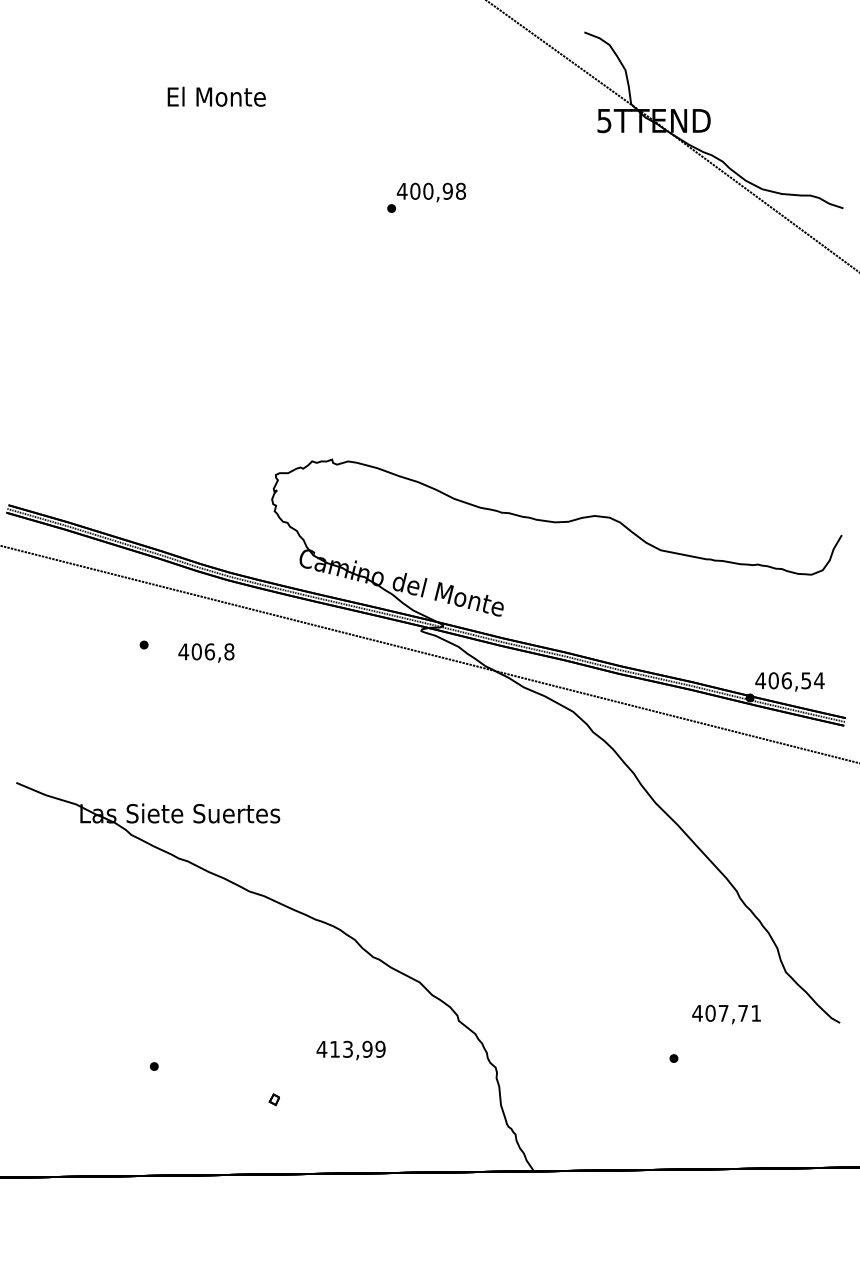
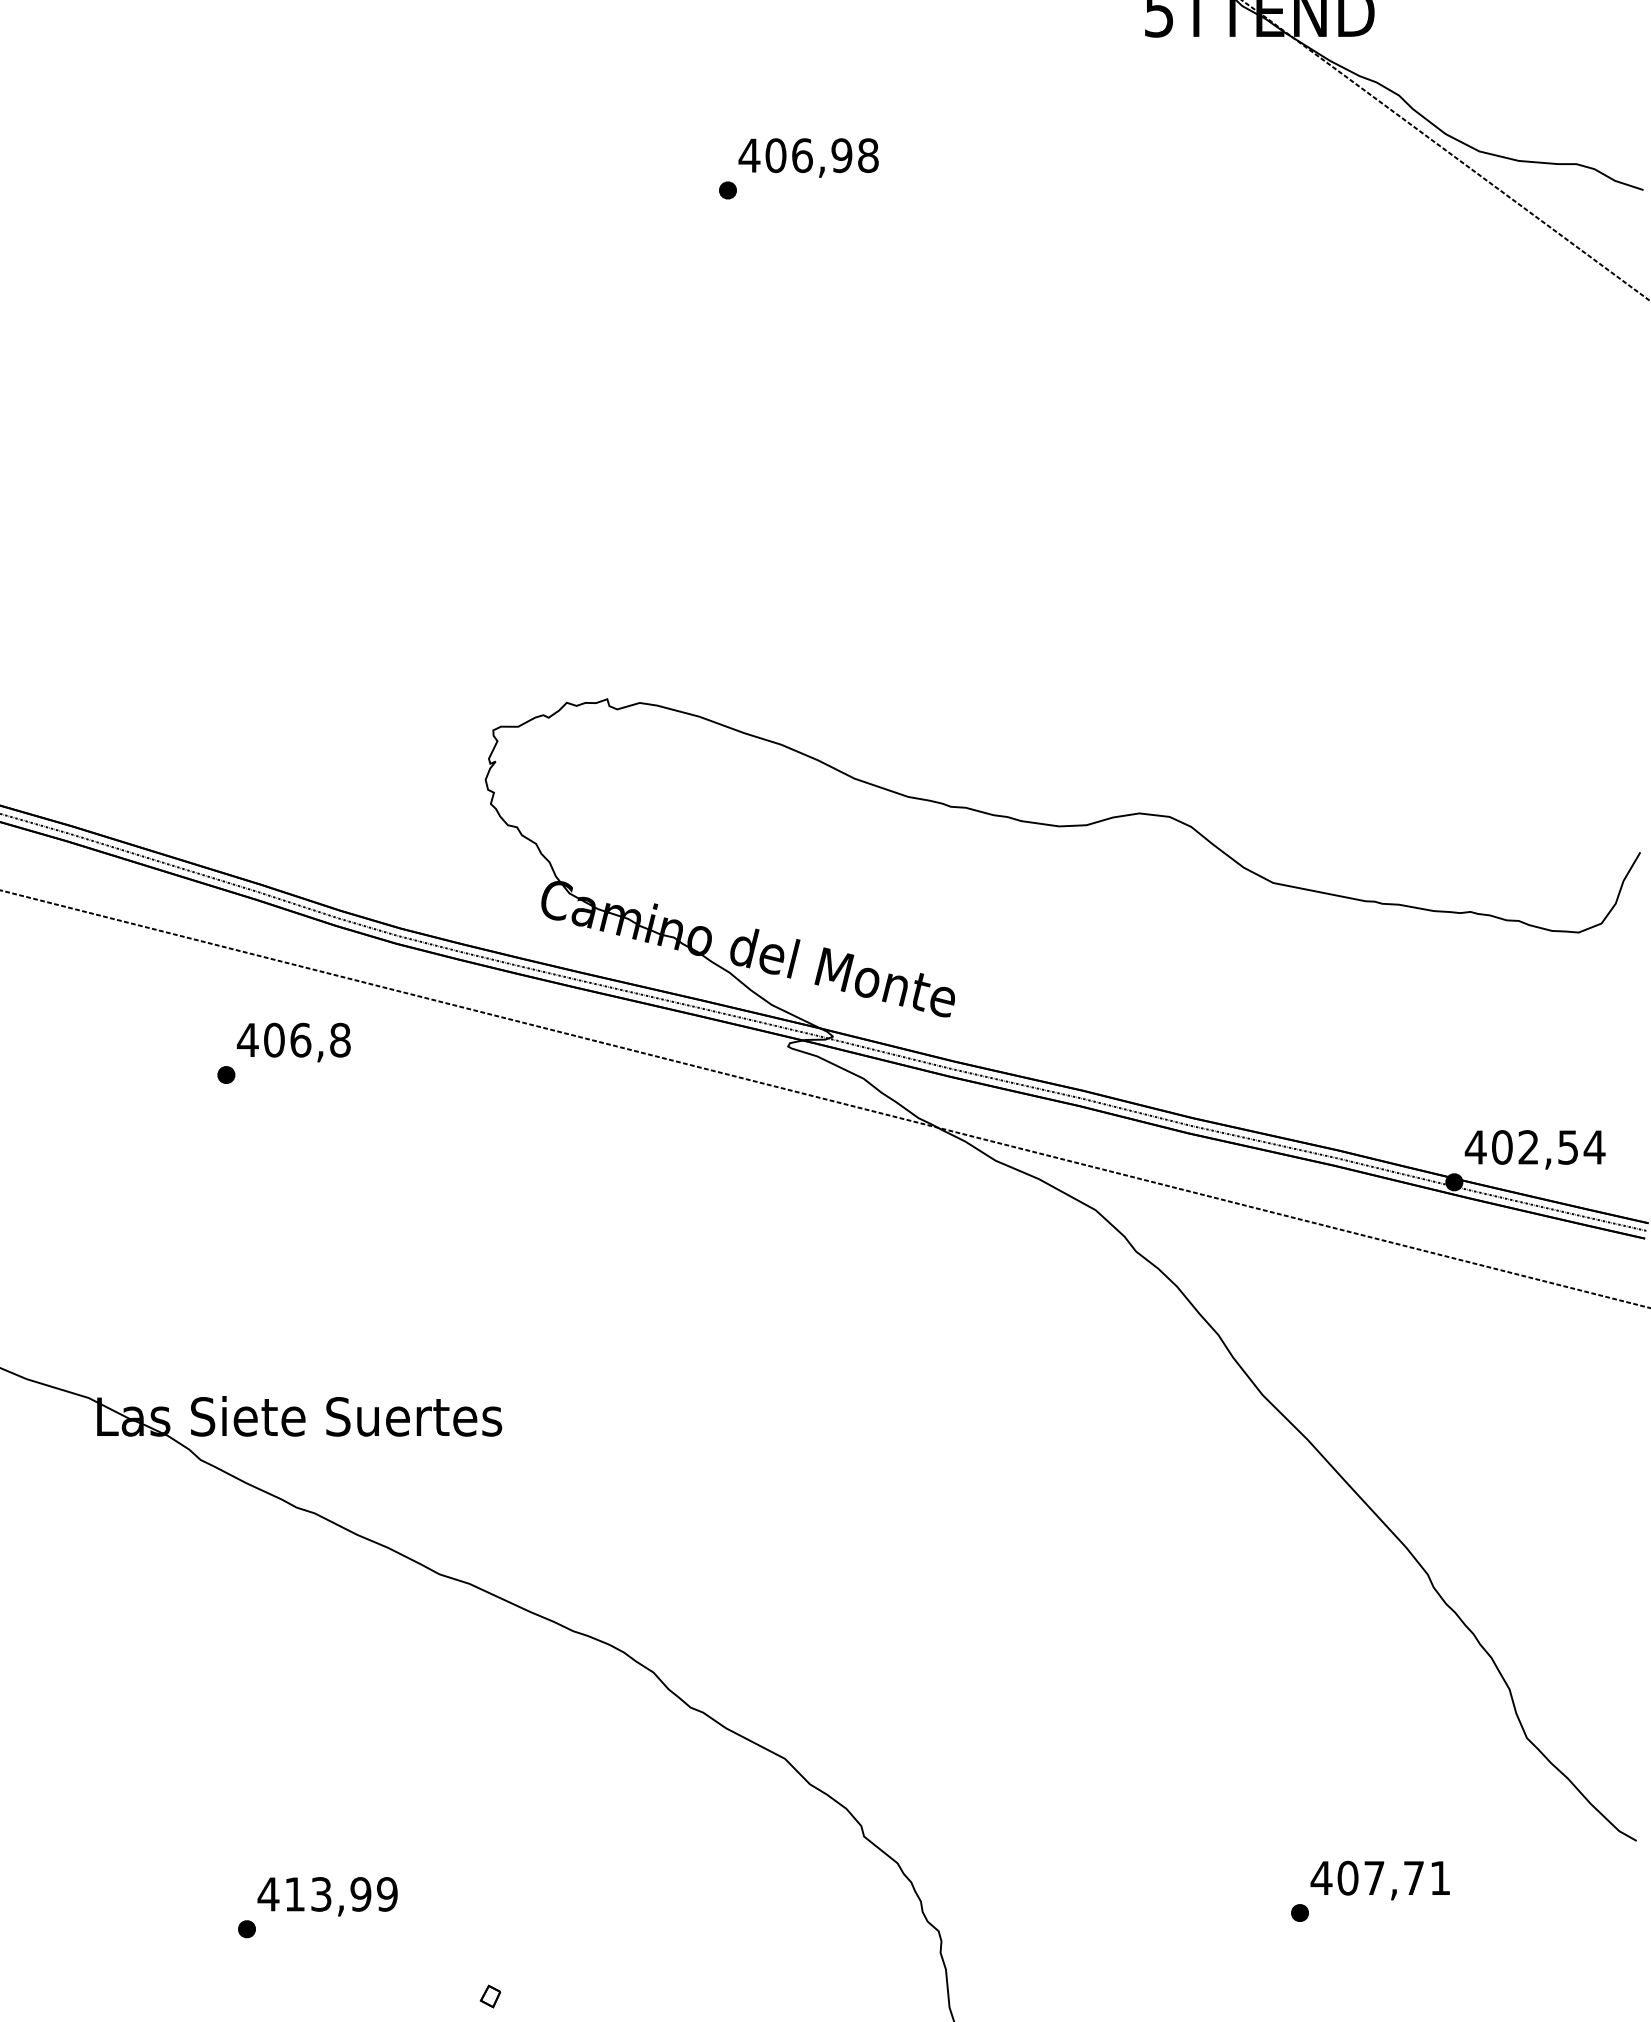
text: (428, 190) -> (802, 153), 400,98 -> 406,98
text: (206, 652) -> (293, 1041), moved
text: (786, 680) -> (1528, 1146), 406,54 -> 402,54
text: (726, 1014) -> (1380, 1880), moved
text: (350, 1050) -> (326, 1896), moved

